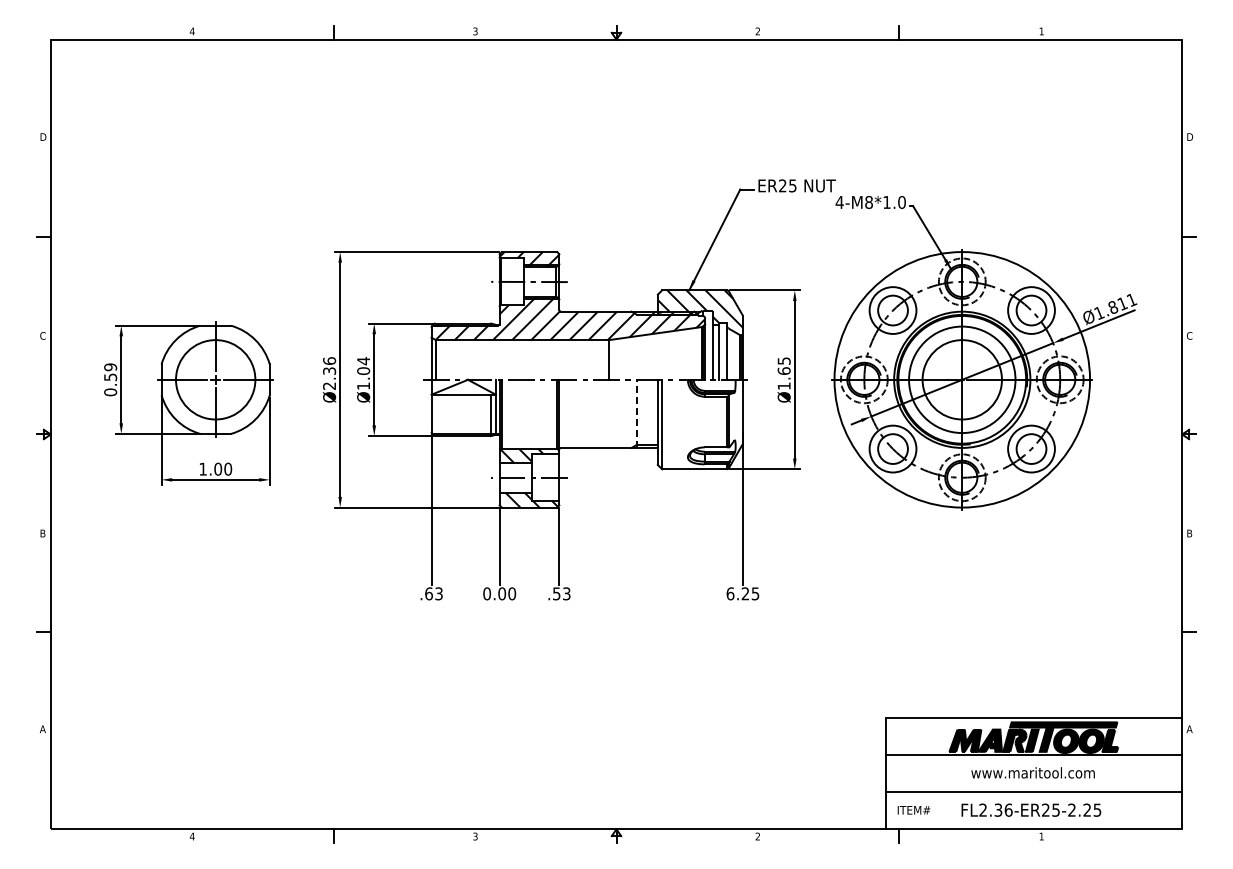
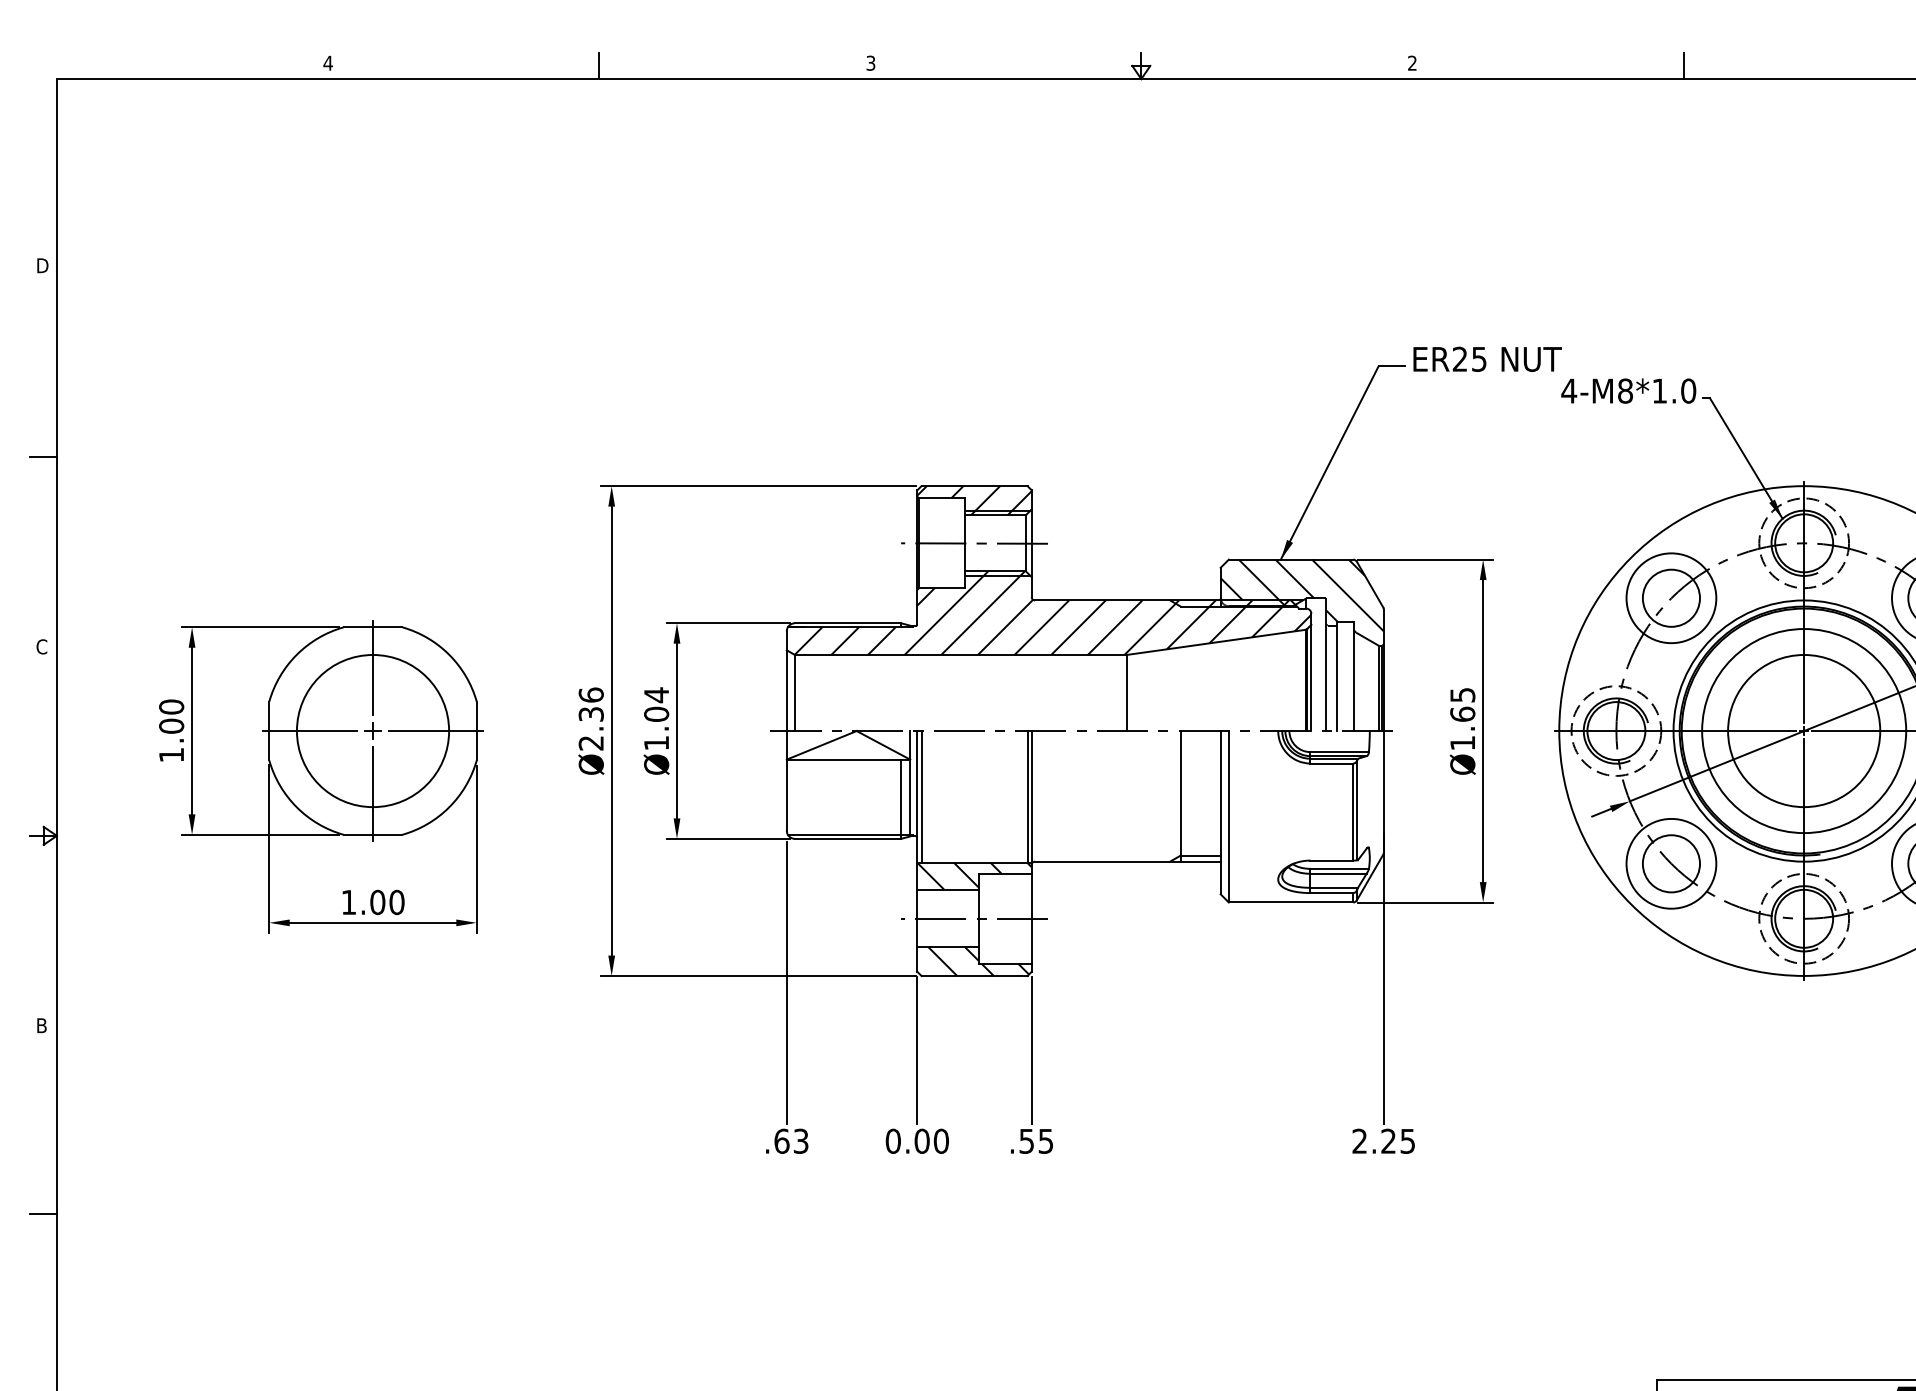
text: (110, 379) -> (171, 730), 0.59 -> 1.00
line: (637, 413) -> (1181, 795), dashed -> solid
text: (566, 593) -> (1045, 1140), .53 -> .55
text: (730, 593) -> (1359, 1140), 6.25 -> 2.25

